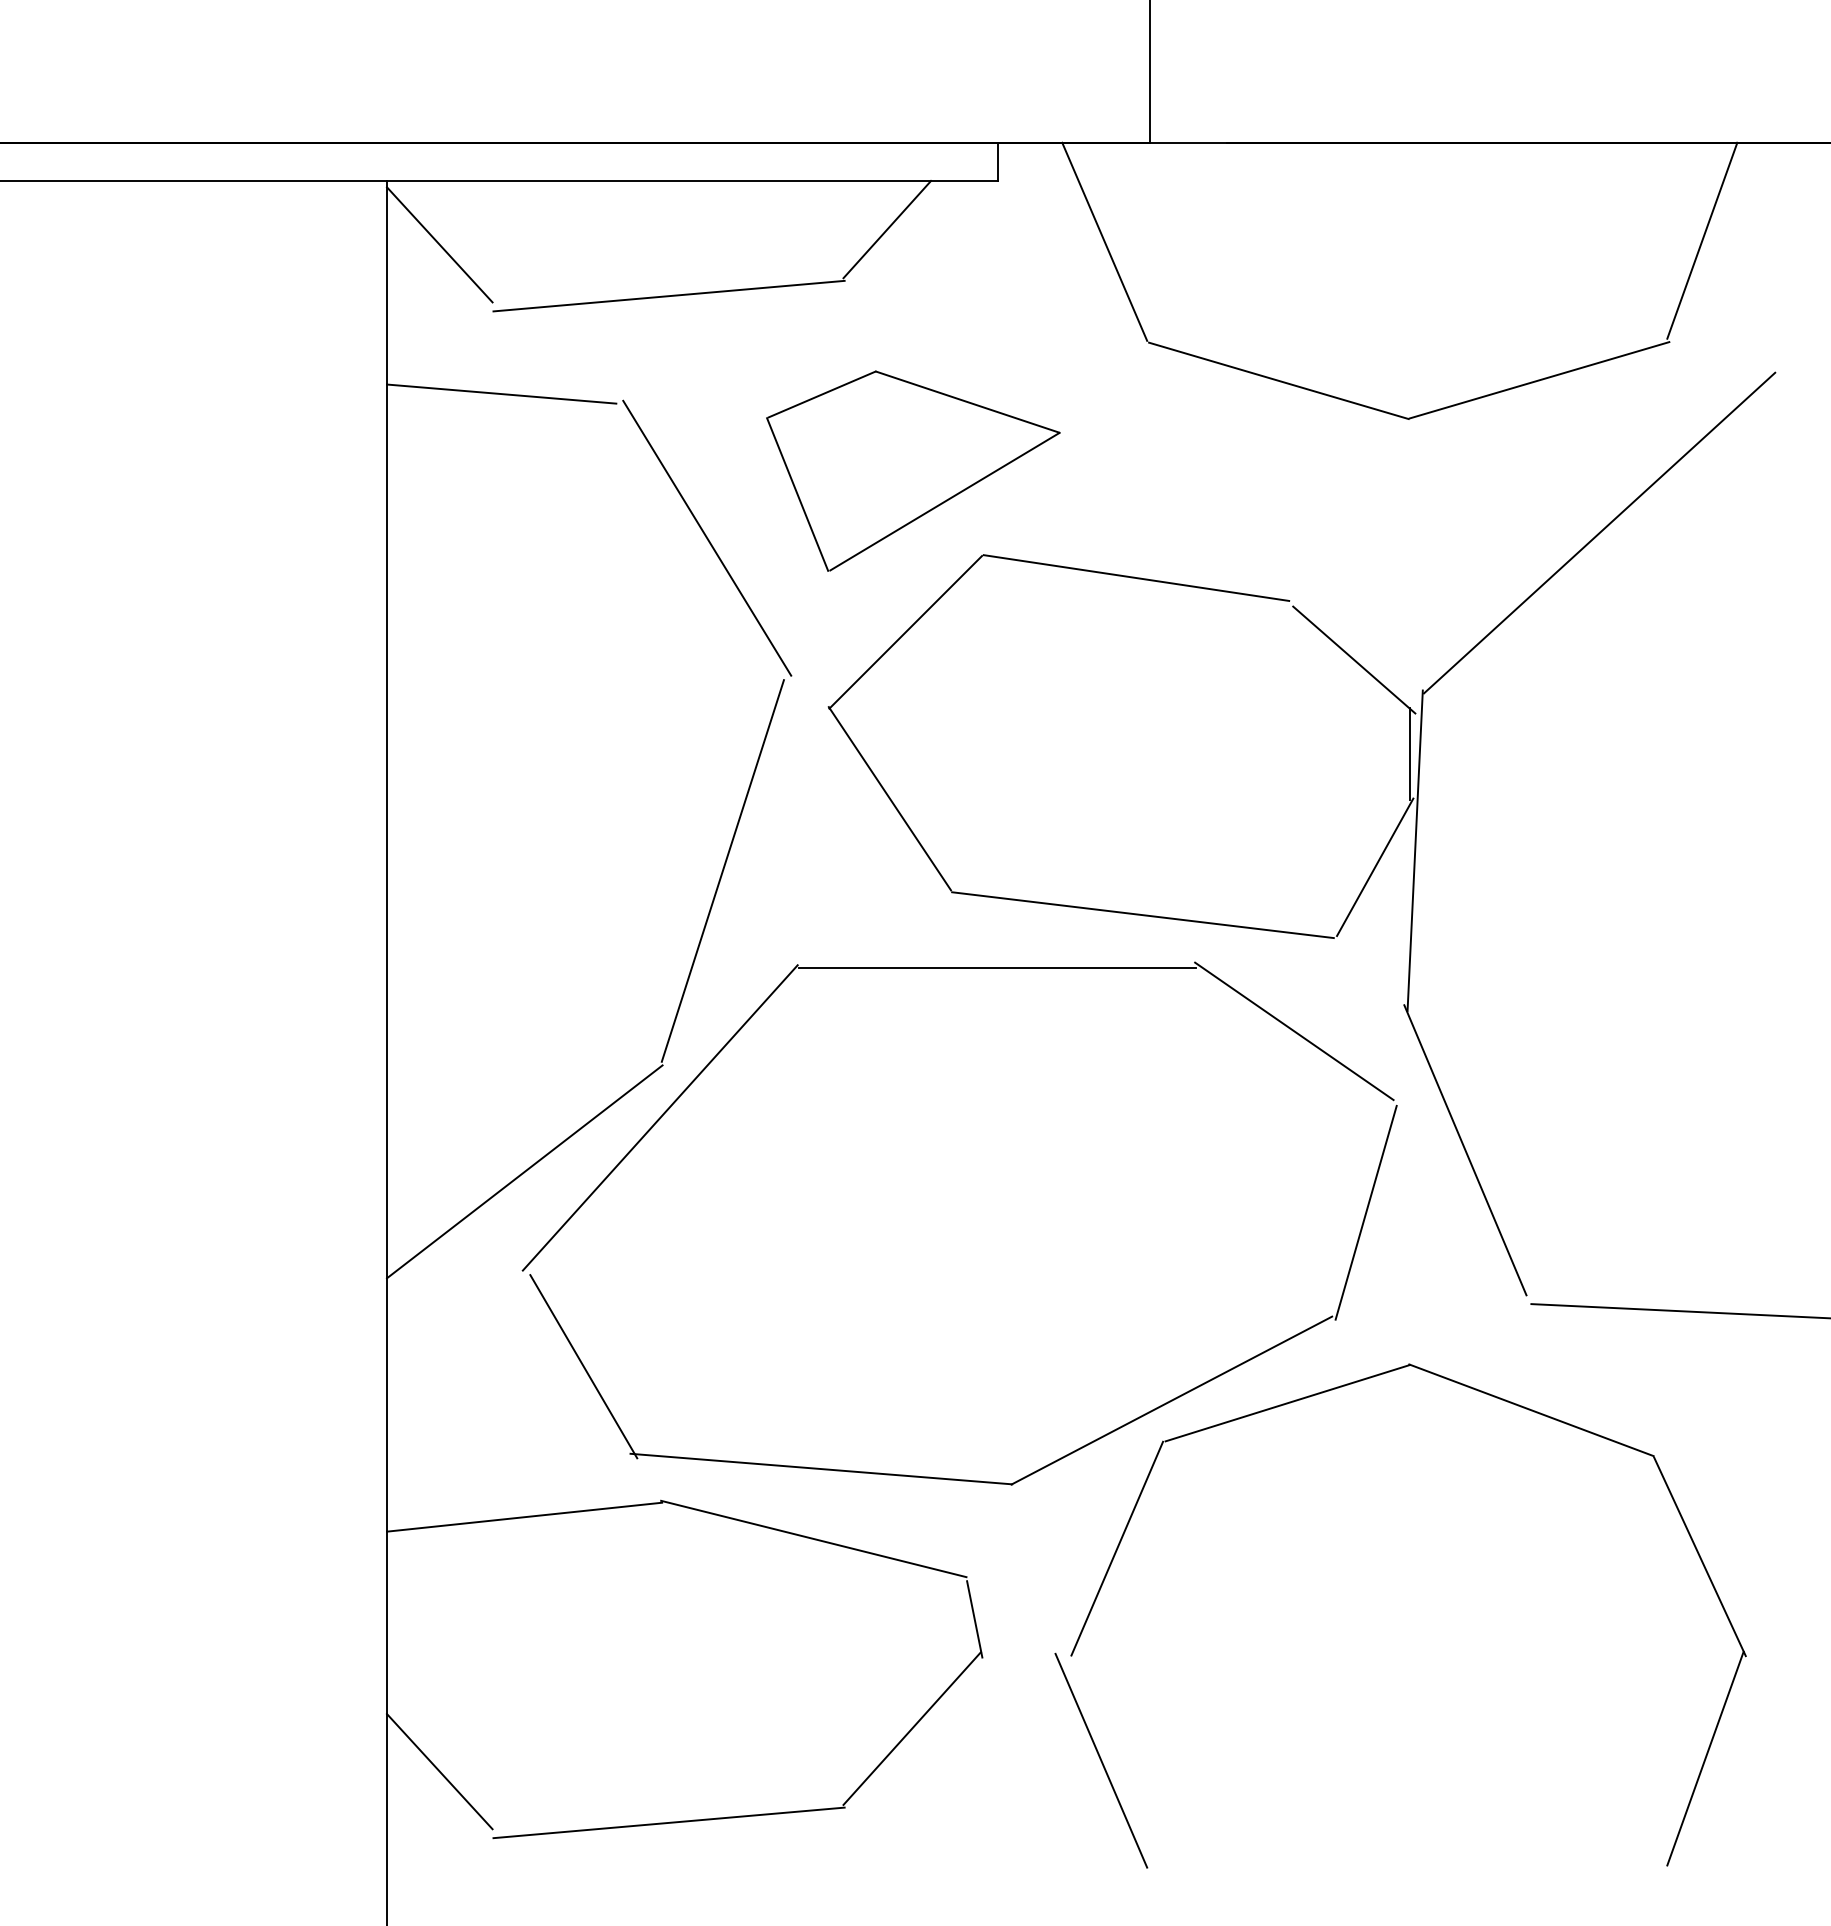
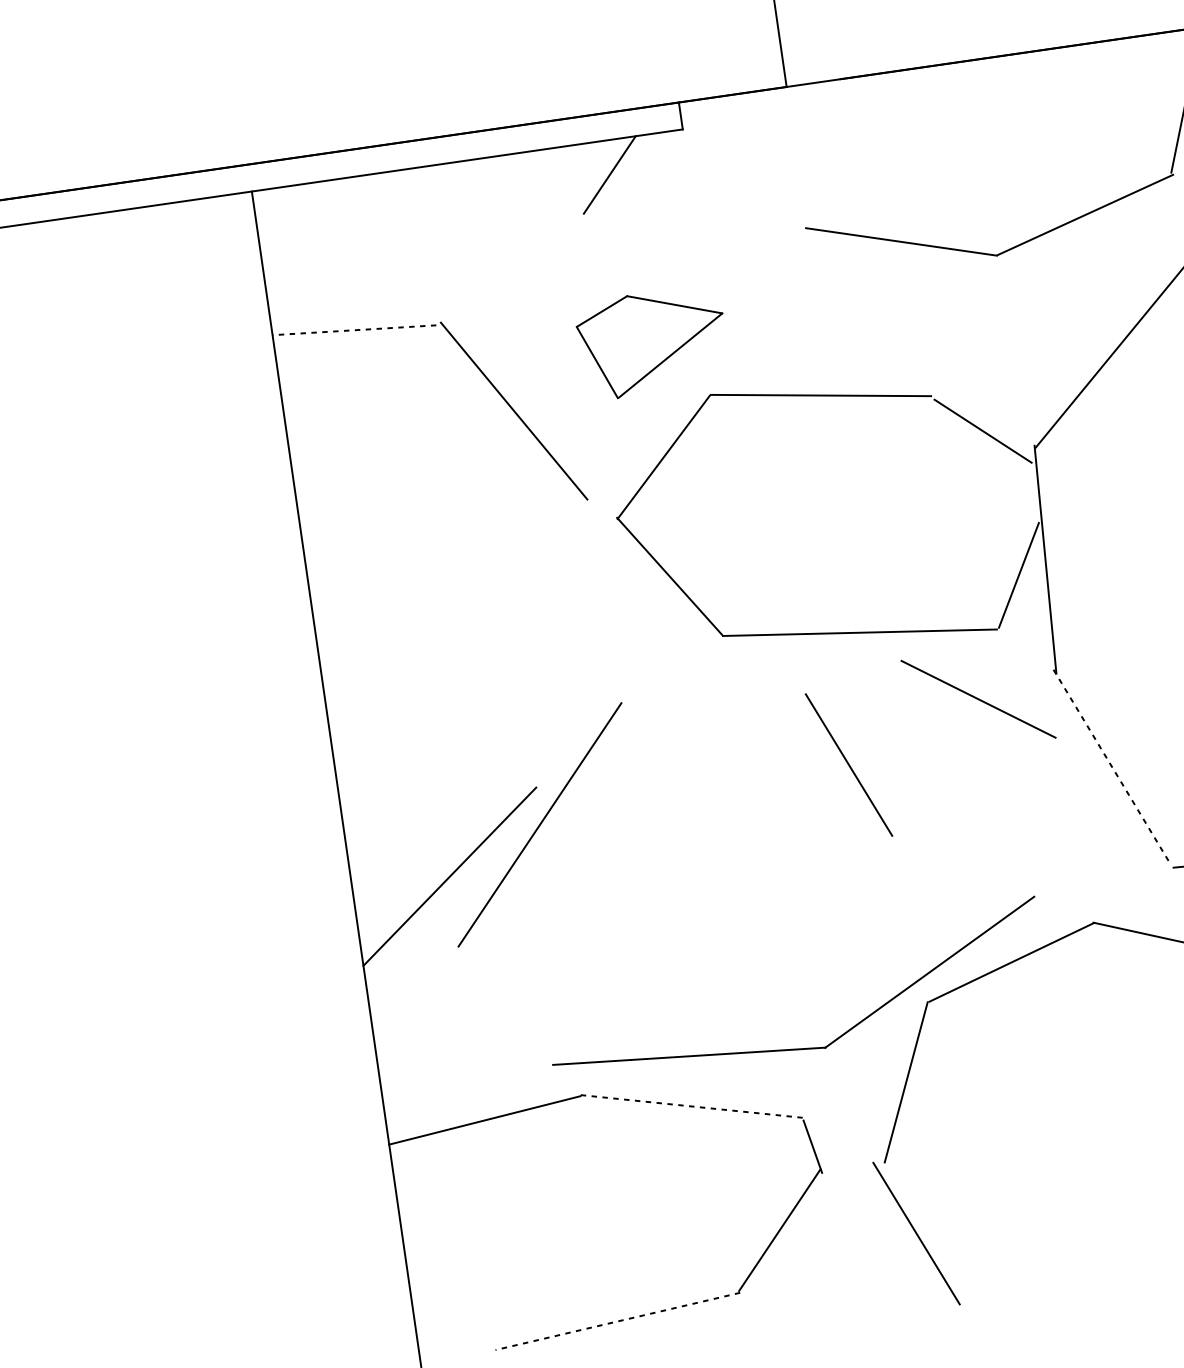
line: (1104, 241) -> (764, 161), removed
line: (439, 244) -> (295, 231), removed
line: (668, 295) -> (462, 243), removed
line: (501, 394) -> (354, 330), solid -> dashed
part: (913, 470) -> (652, 342), size x0.7
line: (1409, 753) -> (1031, 491), removed
line: (722, 870) -> (558, 643), removed
line: (997, 967) -> (762, 684), removed
line: (1101, 1096) -> (849, 764), added
line: (1465, 1150) -> (1111, 766), solid -> dashed
line: (1365, 1212) -> (1047, 819), removed
line: (583, 1366) -> (511, 1008), removed
line: (813, 1538) -> (690, 1106), solid -> dashed
line: (439, 1771) -> (450, 1308), removed
line: (668, 1822) -> (617, 1321), solid -> dashed

